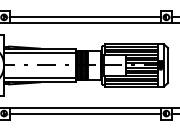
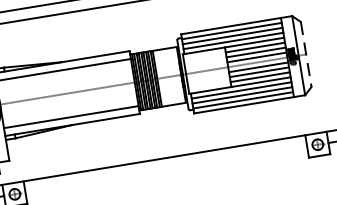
line: (168, 65) -> (307, 54), solid -> dashed
line: (84, 113) -> (164, 169), removed

